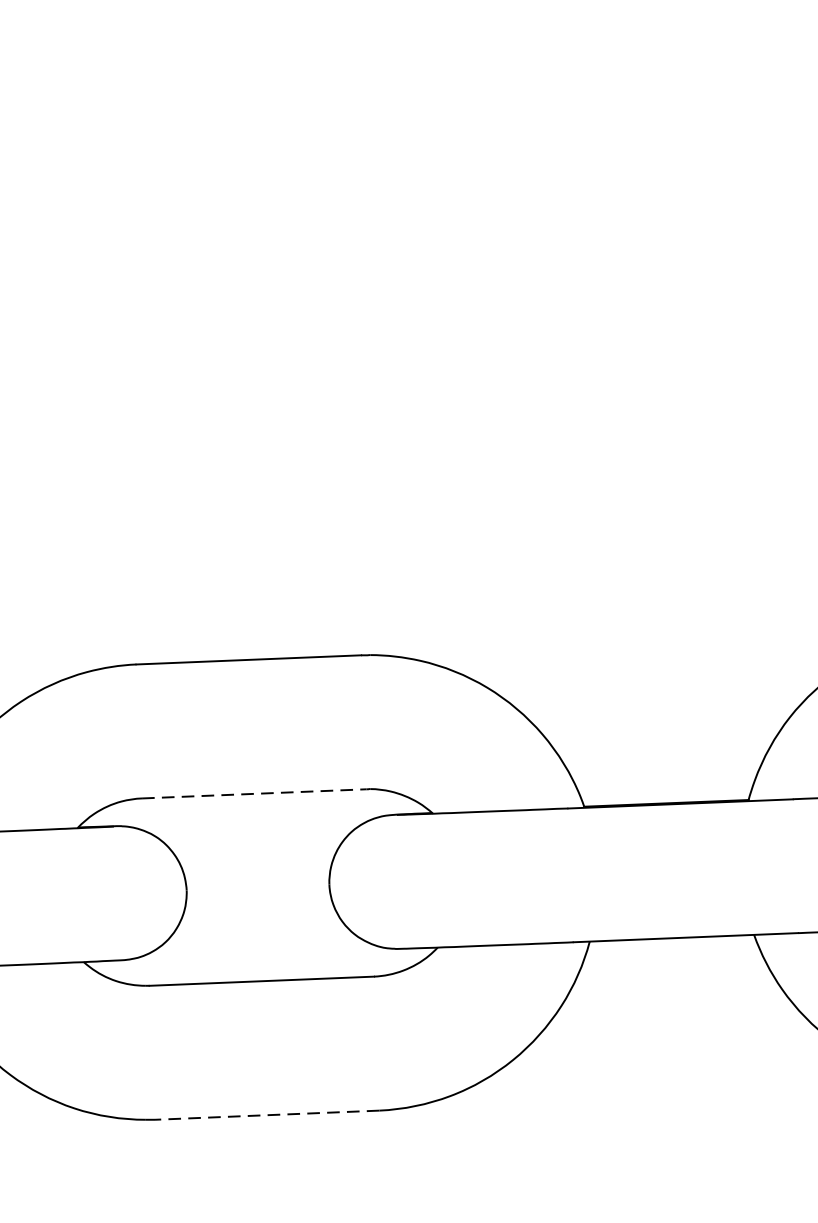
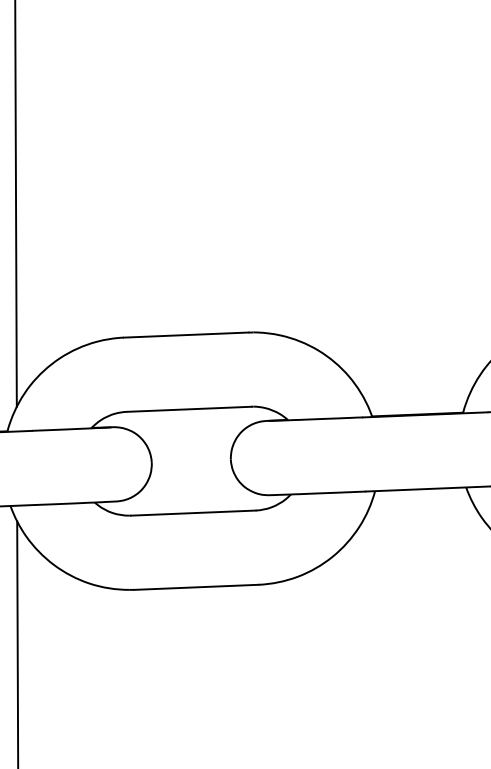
line: (254, 794) -> (189, 409), dashed -> solid
line: (265, 1115) -> (195, 587), dashed -> solid

